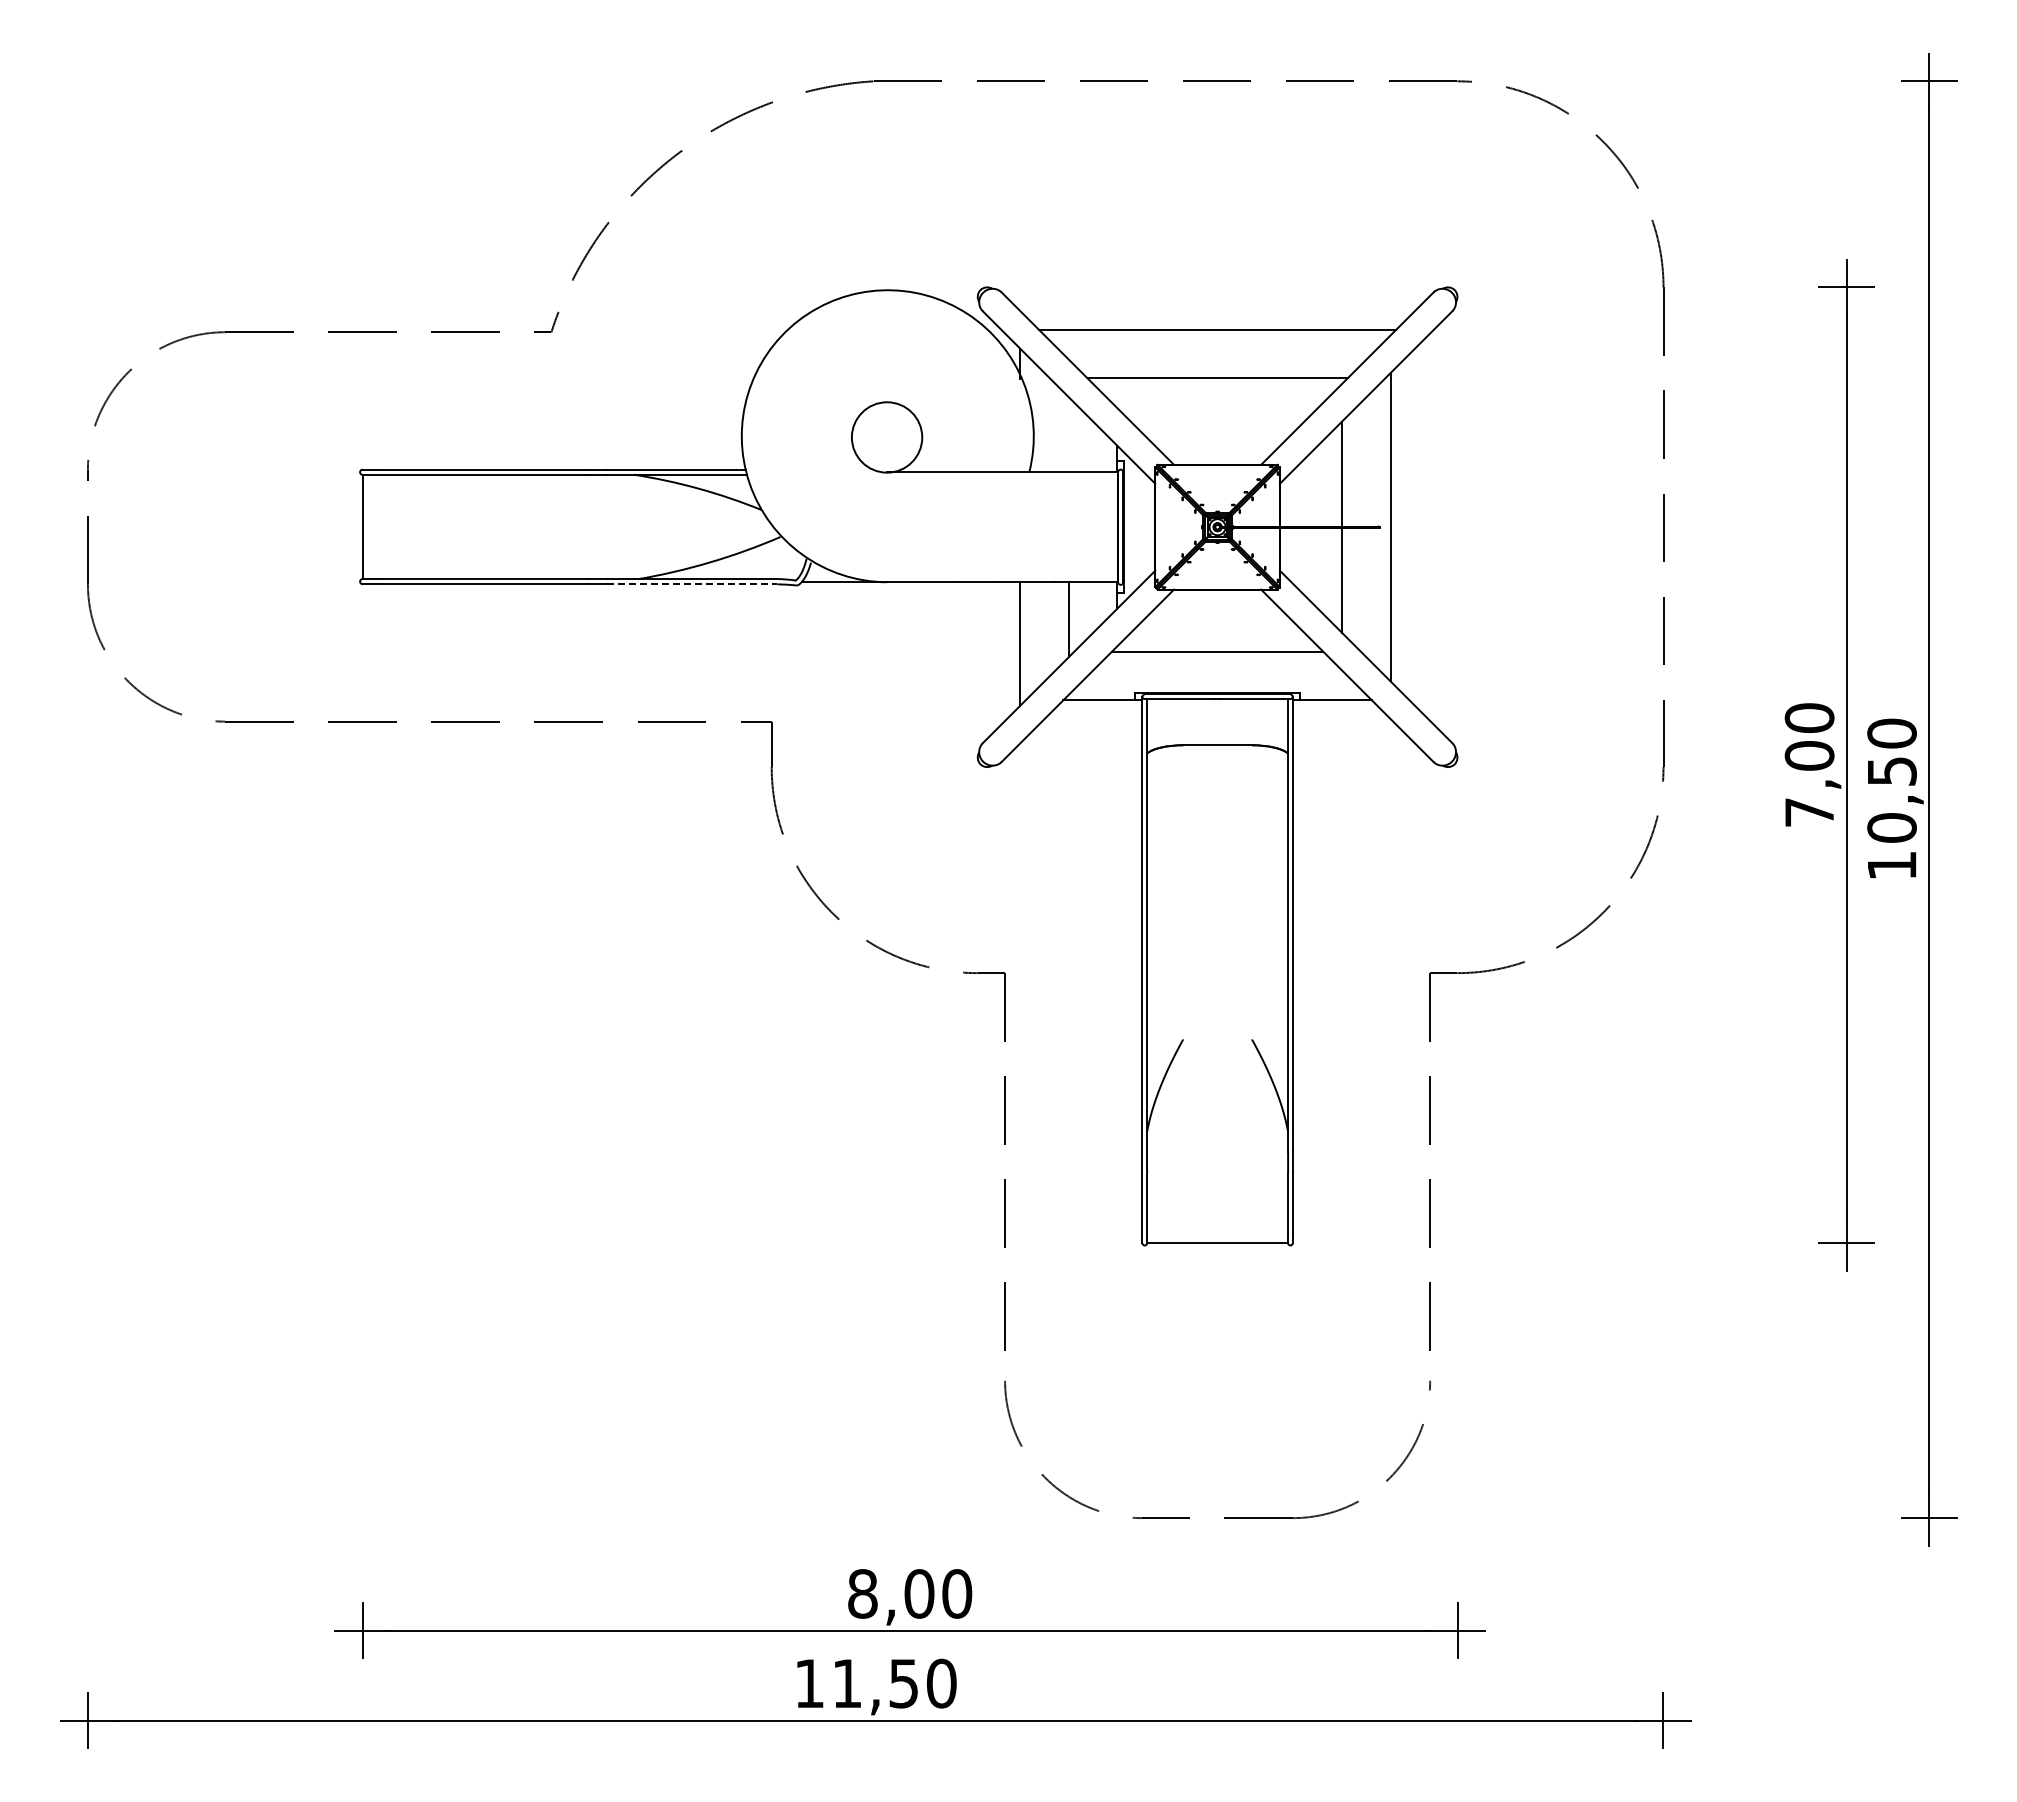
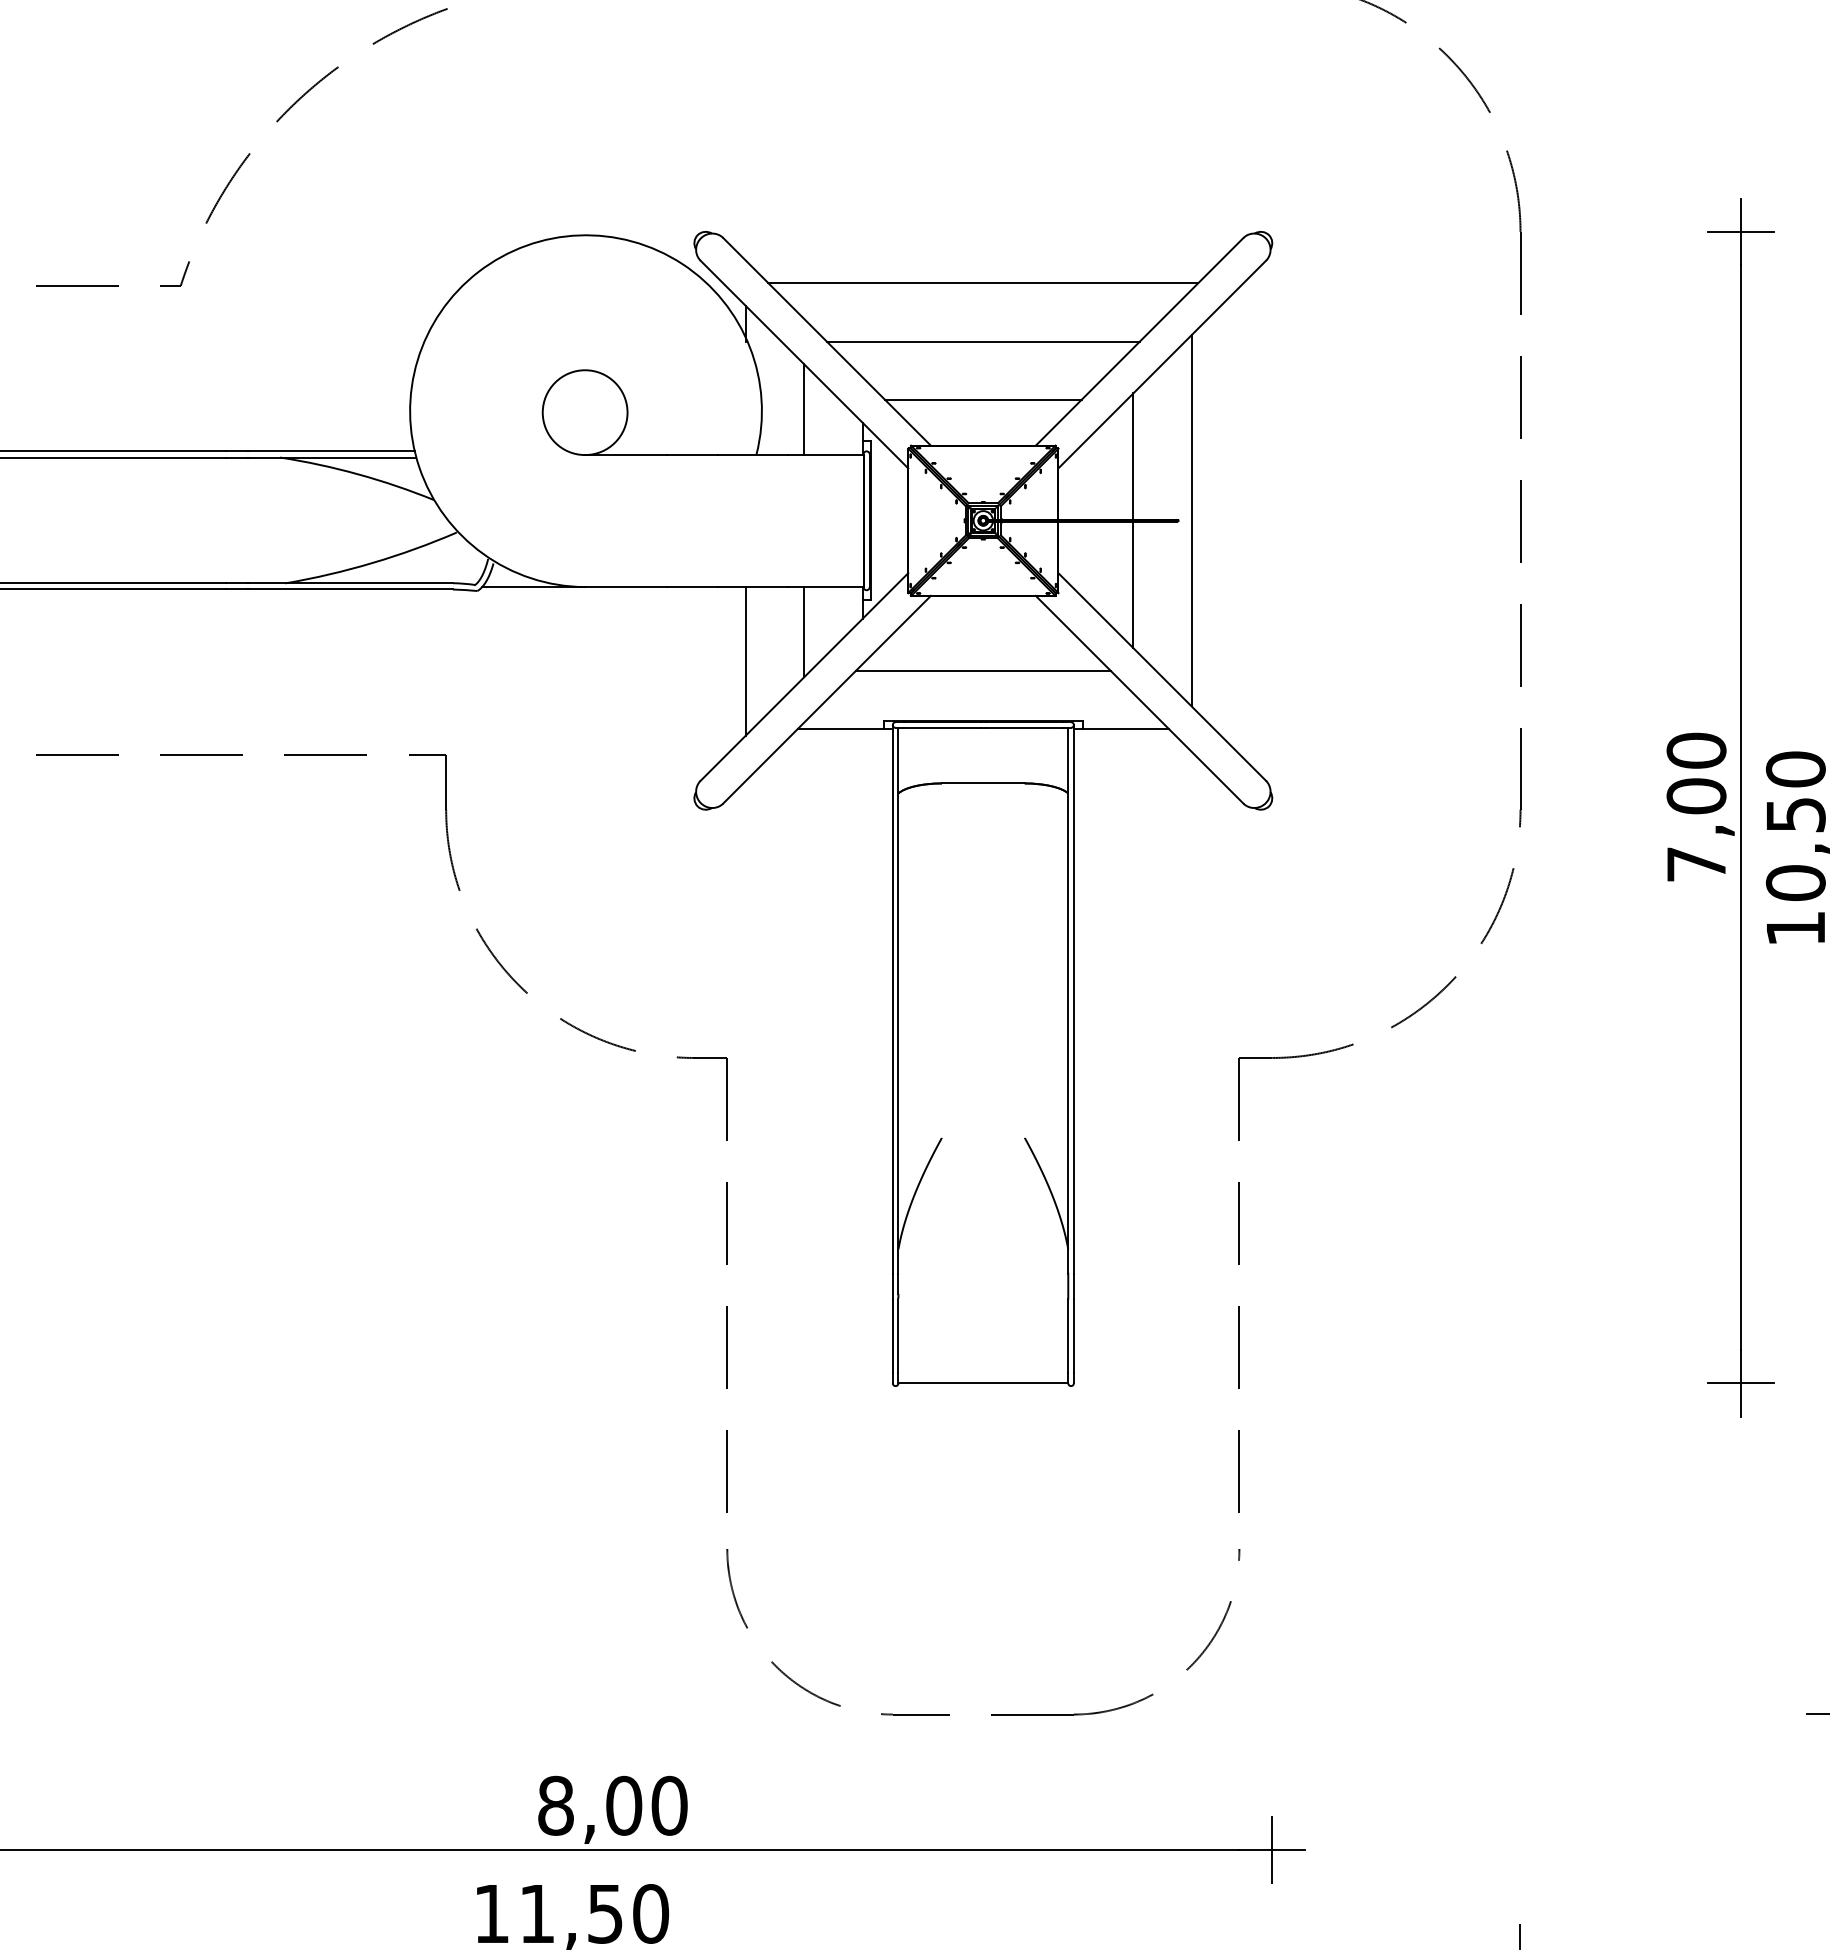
line: (1217, 426) -> (983, 399), added
line: (1068, 434) -> (803, 409), added
line: (692, 584) -> (350, 589), dashed -> solid

